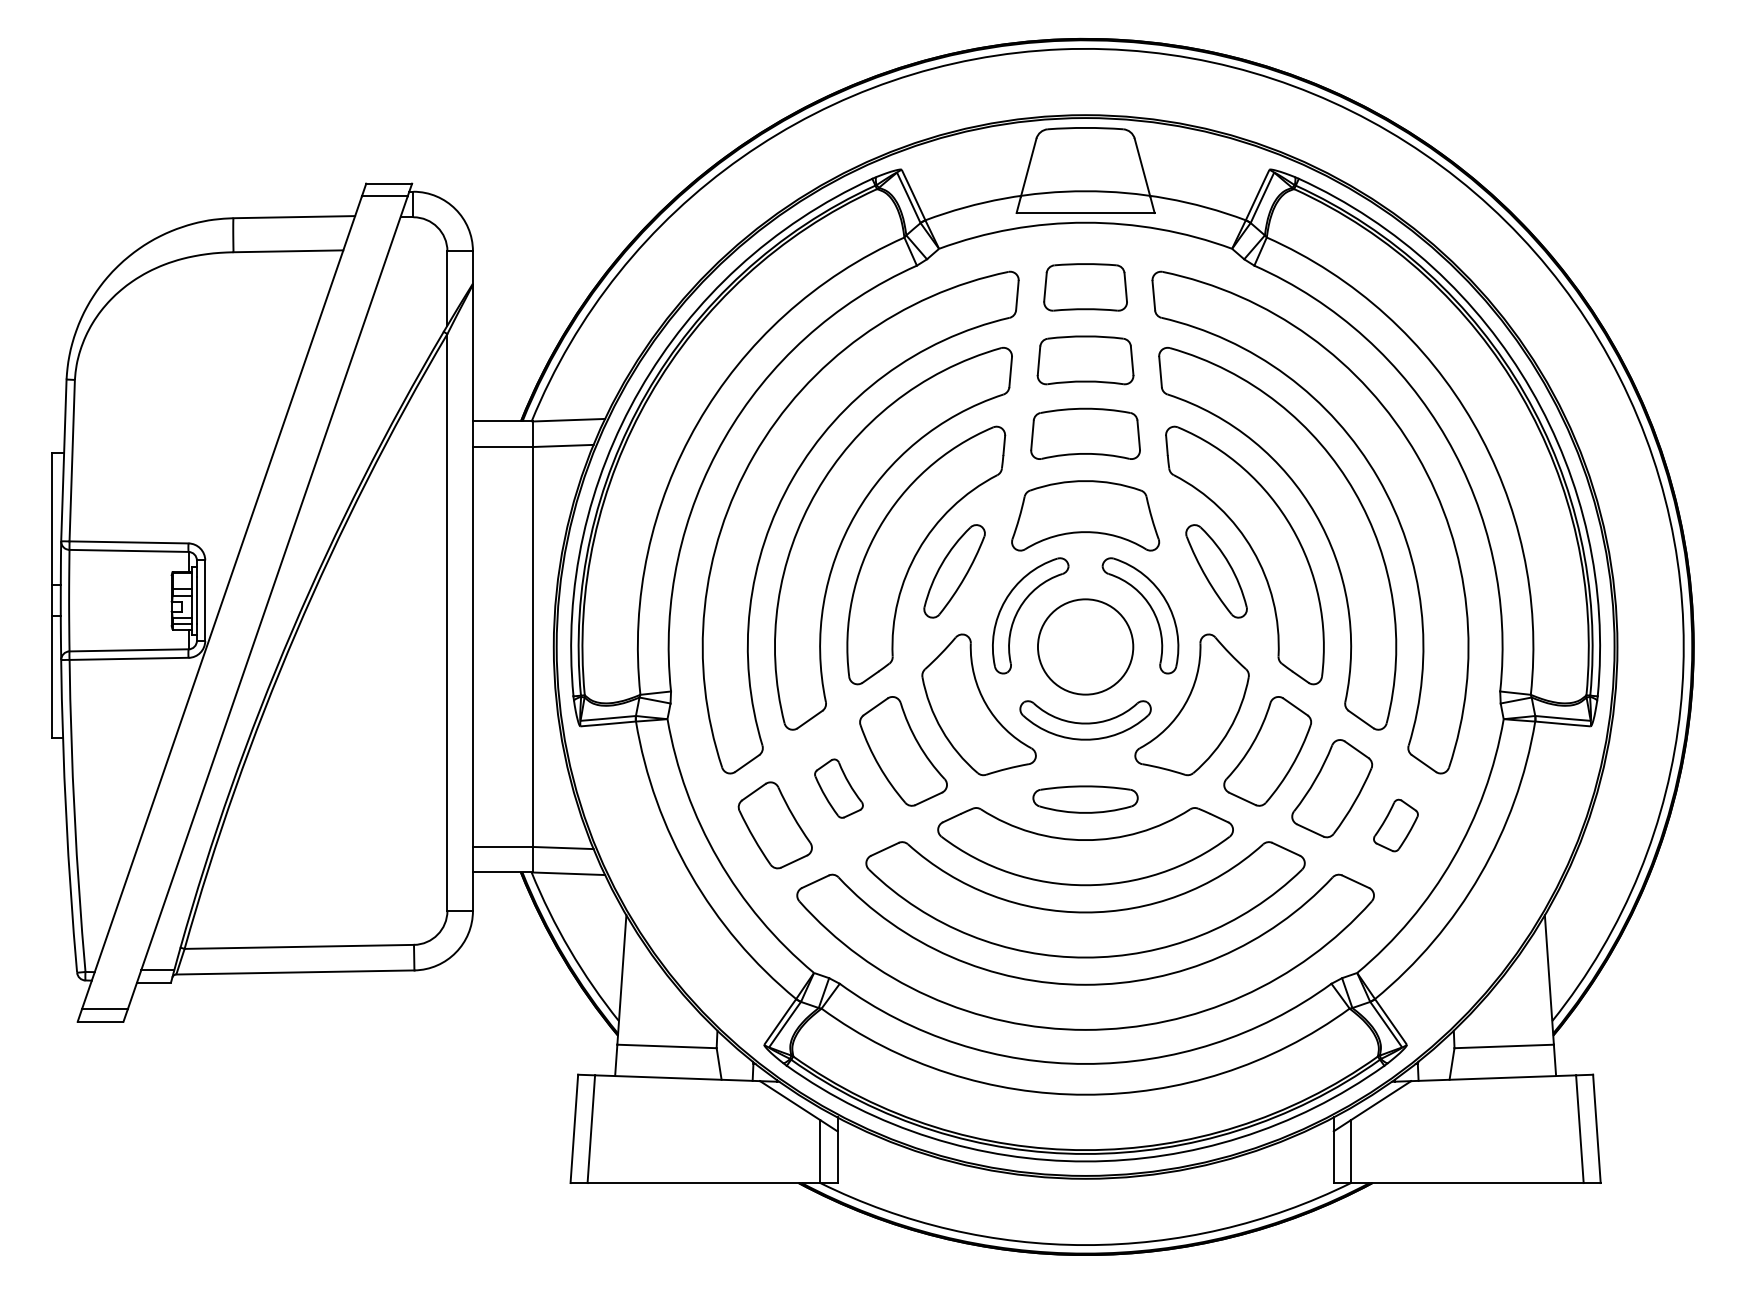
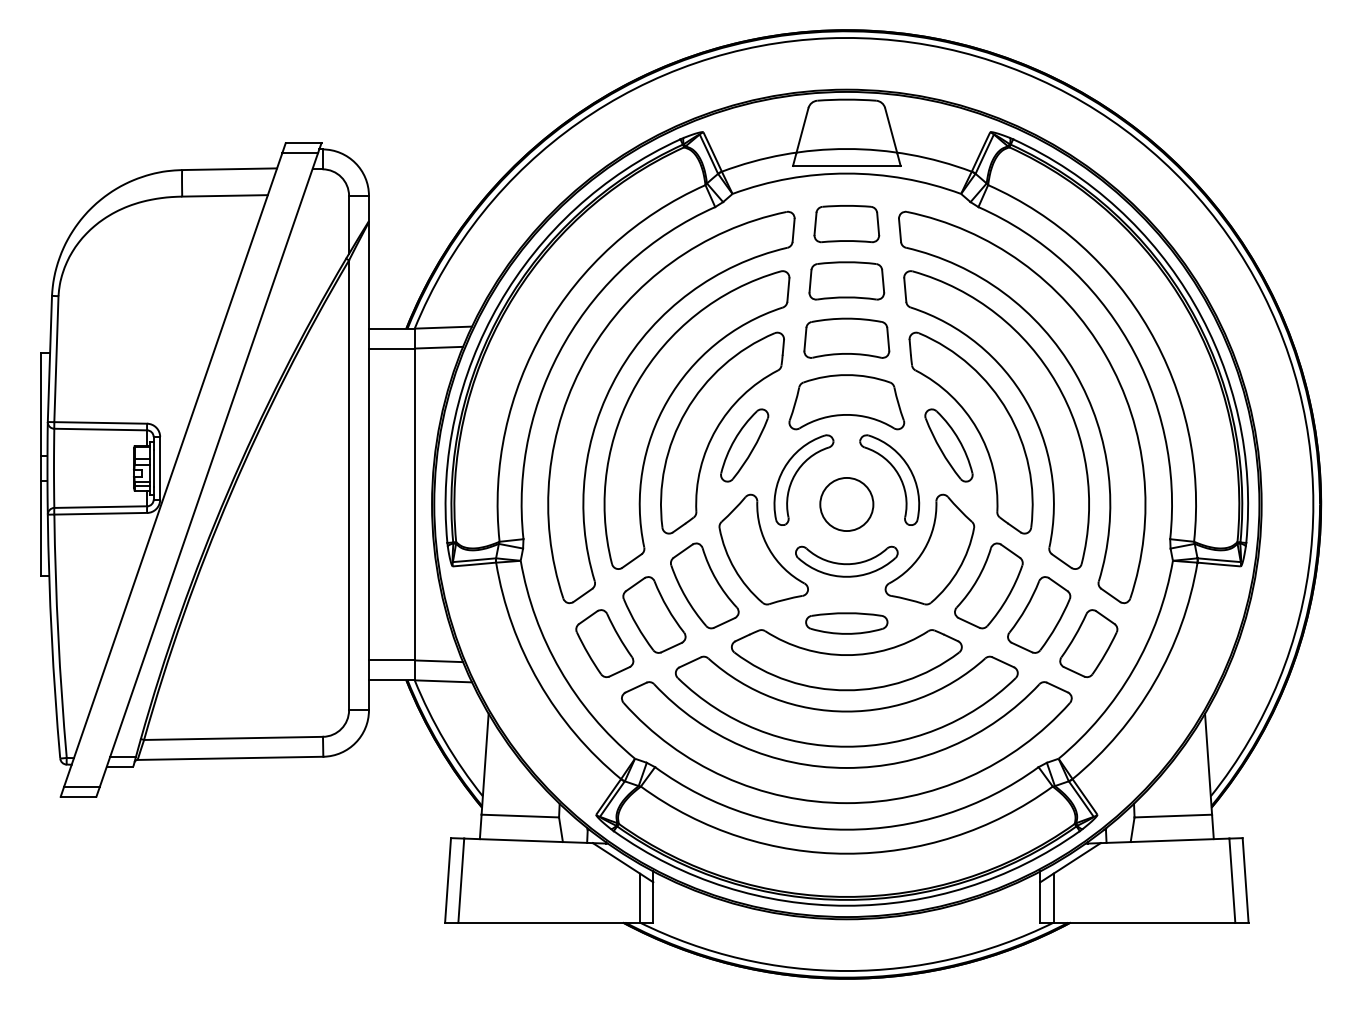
circle: (1085, 647) -> (846, 504), size x0.71
part: (839, 788) -> (654, 614), size x1.67
part: (1395, 825) -> (1088, 643), size x1.67

